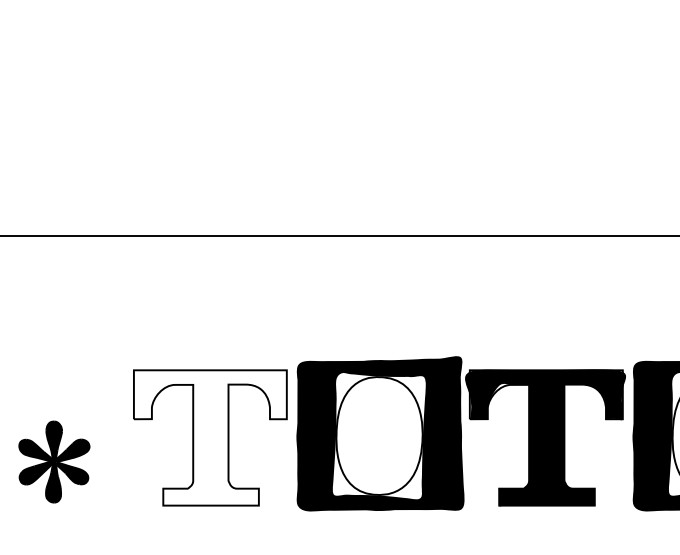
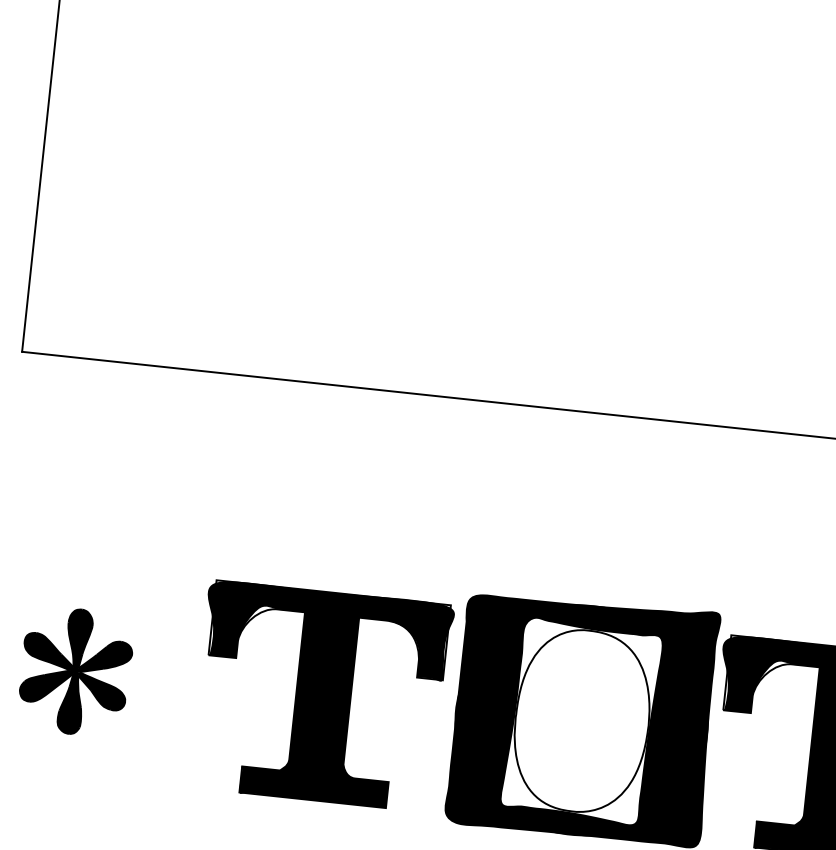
fill: (209, 437) -> (321, 695), added
part: (54, 461) -> (76, 670), moved

